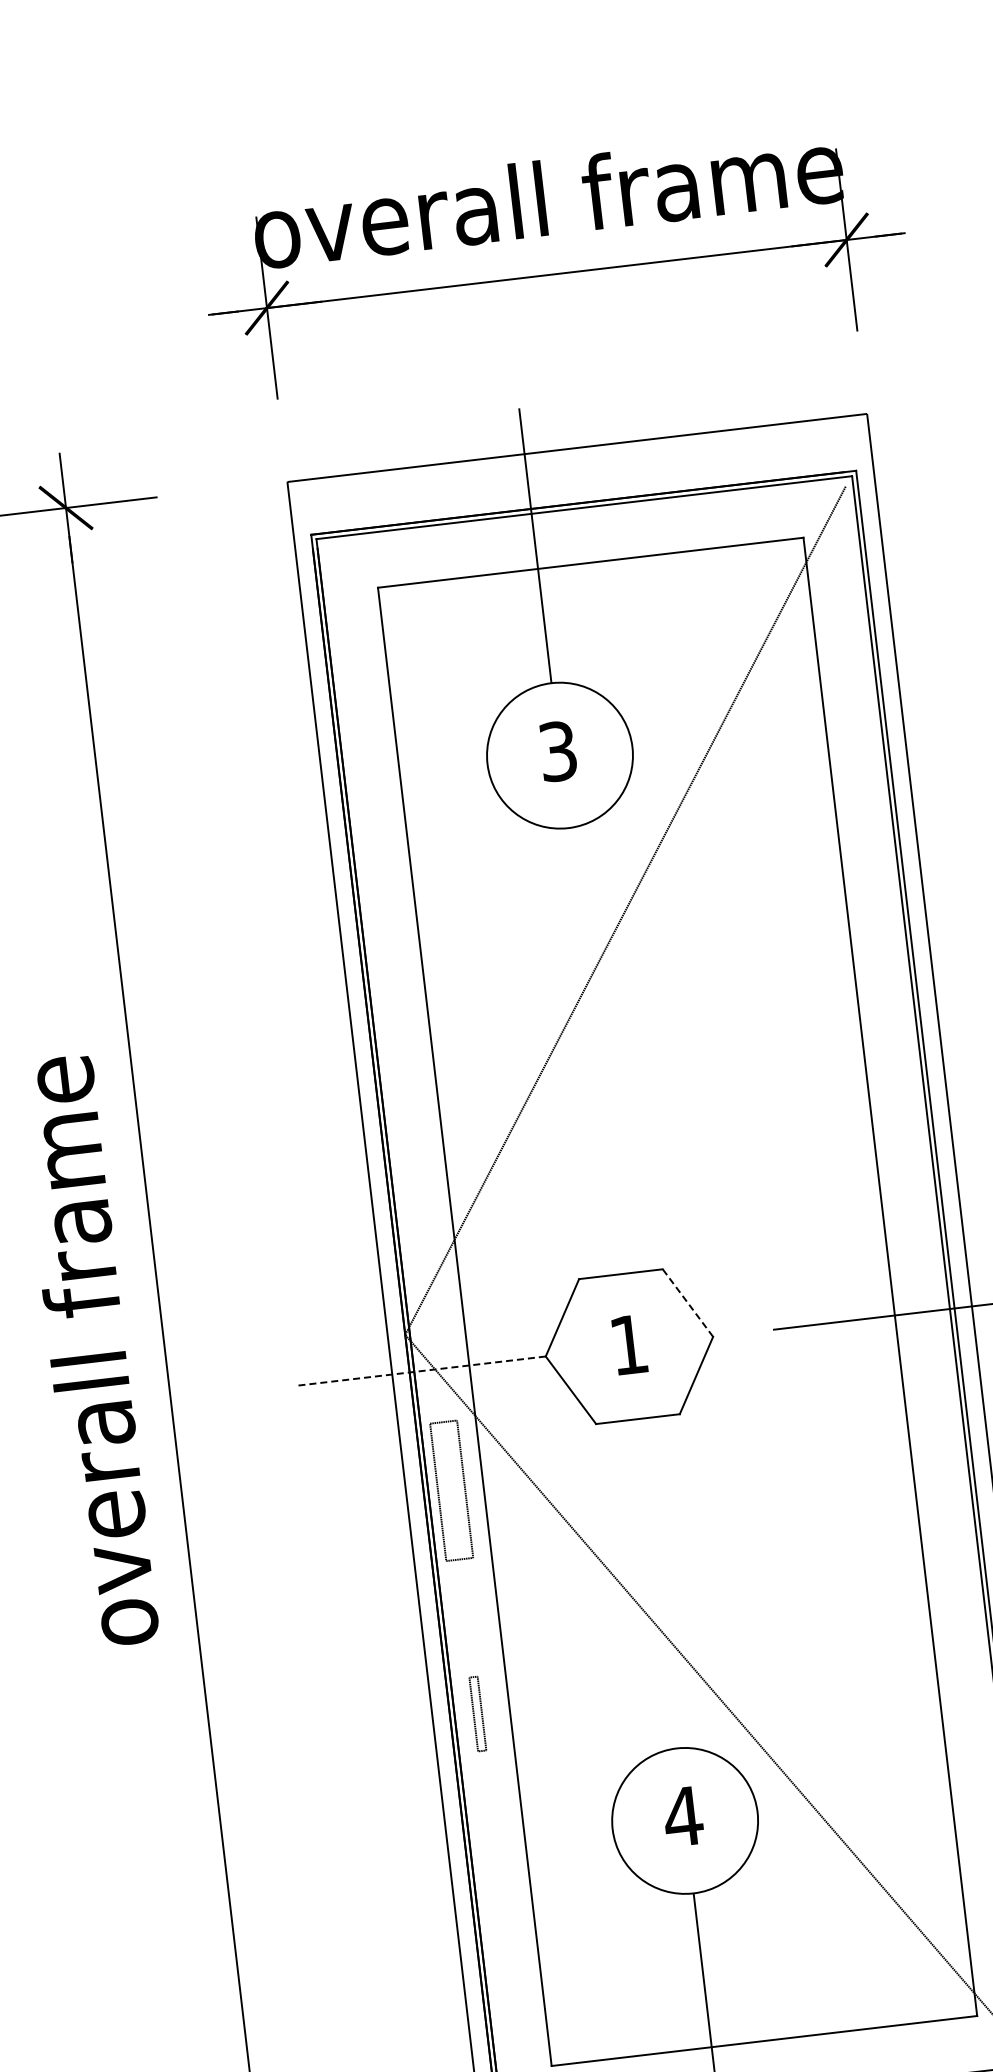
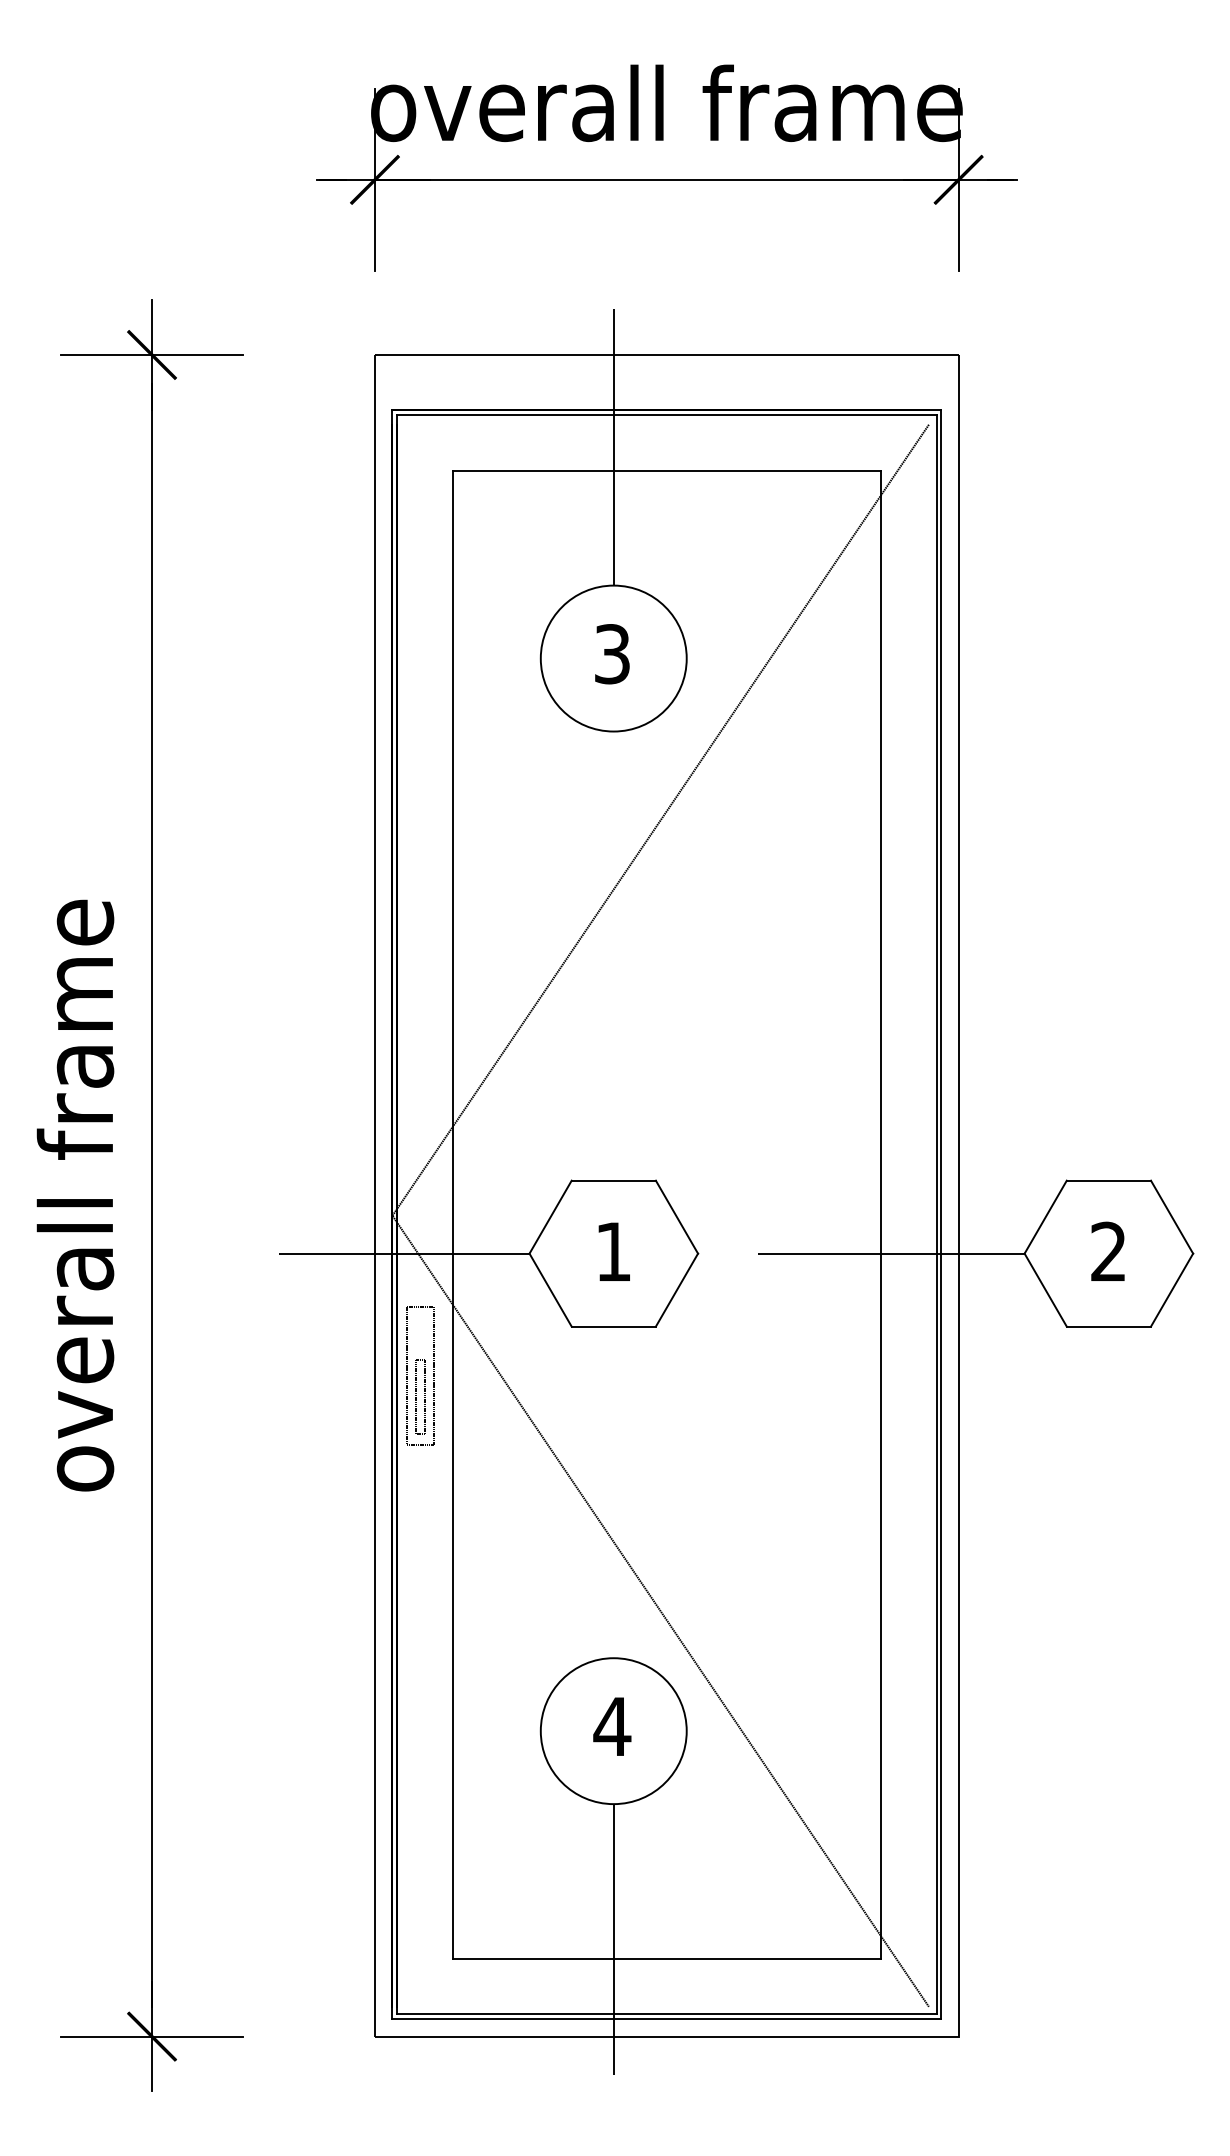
line: (687, 1302) -> (676, 1216), dashed -> solid
line: (421, 1370) -> (404, 1253), dashed -> solid
part: (477, 1713) -> (420, 1396), moved

